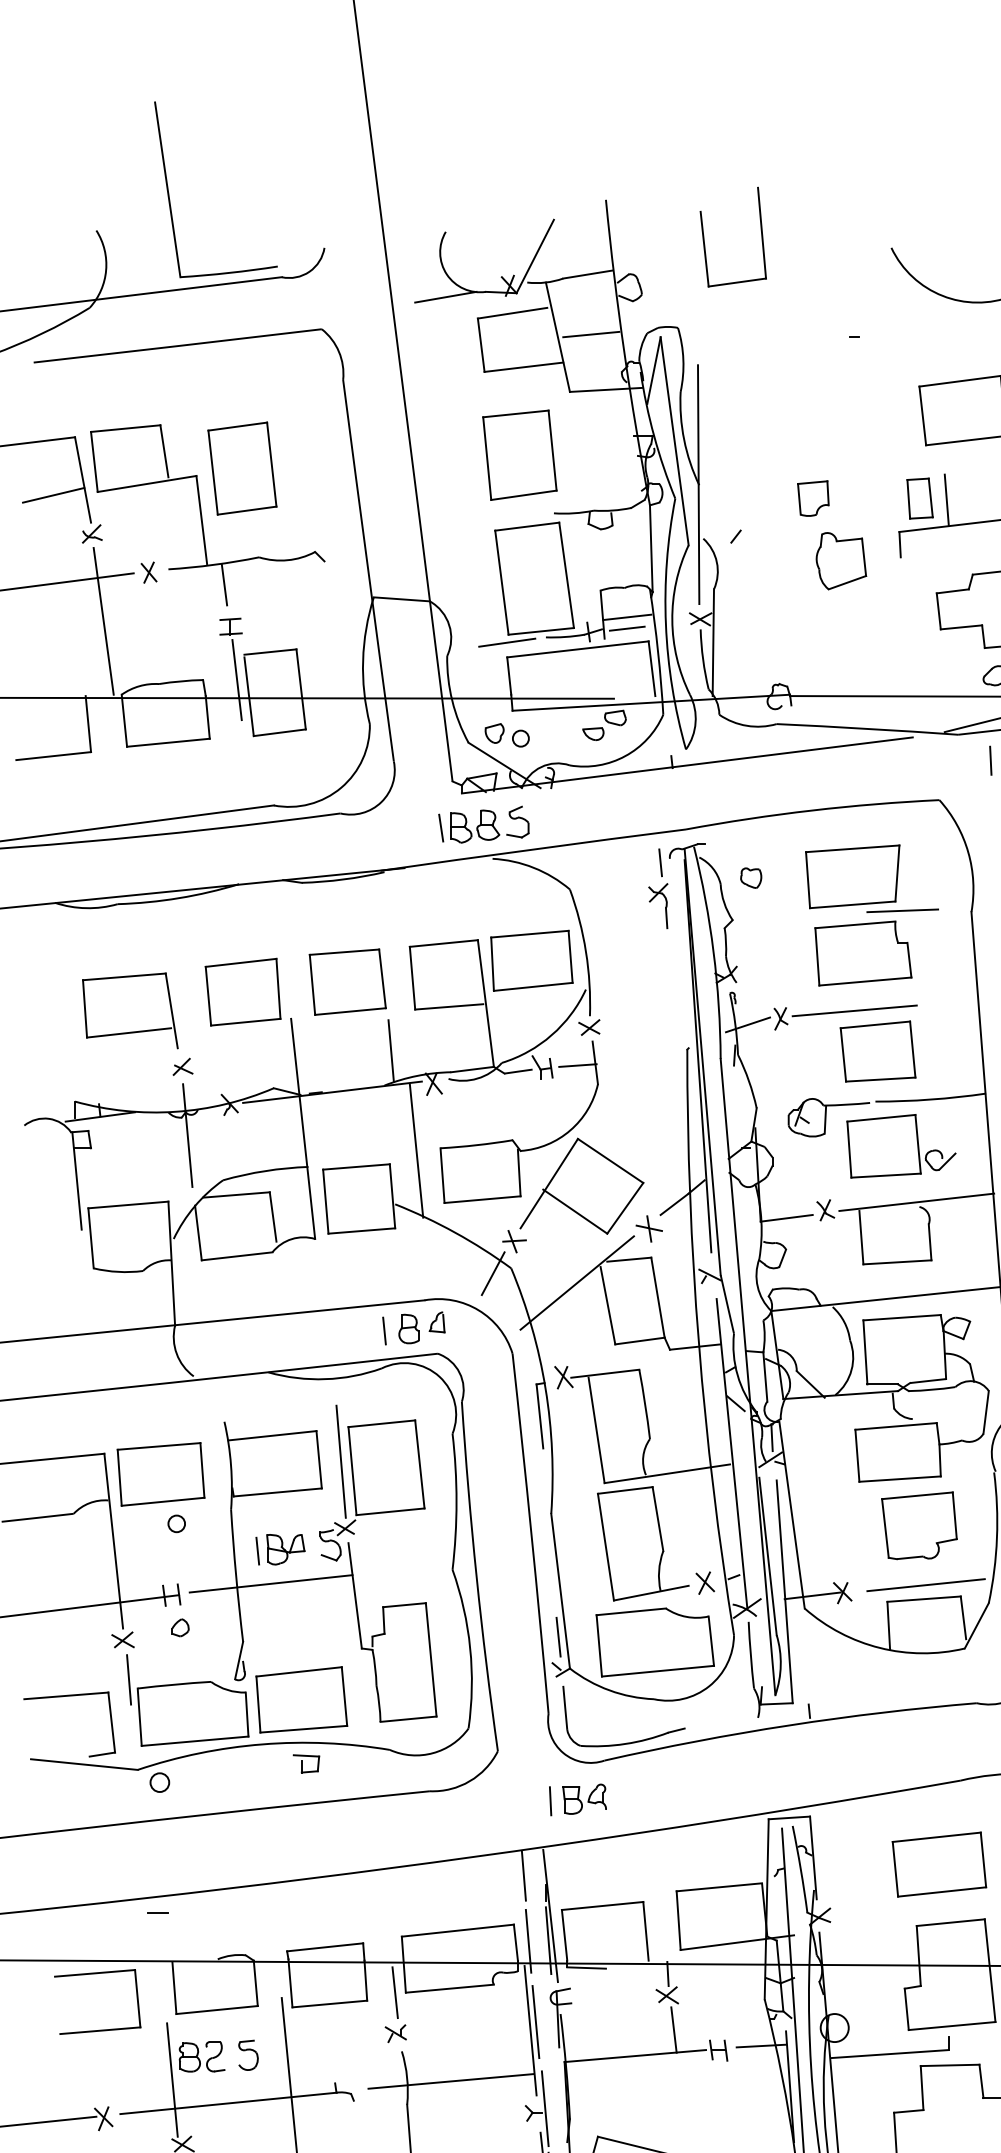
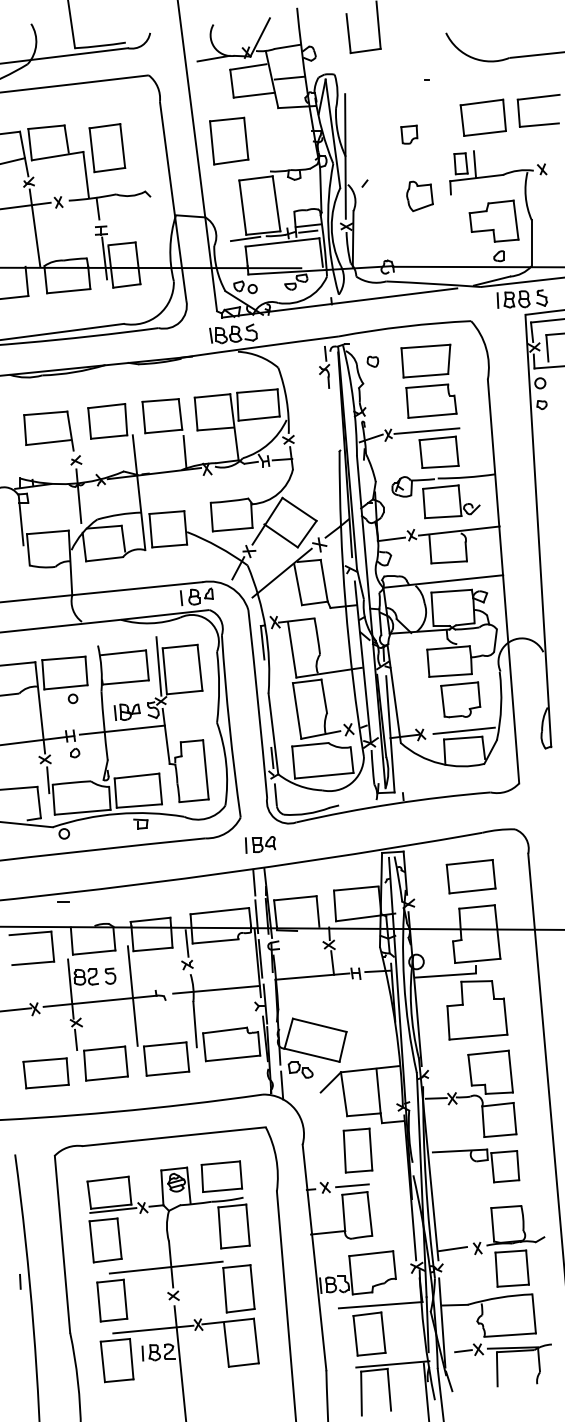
part: (520, 454) -> (229, 140), moved
part: (813, 498) -> (409, 134), moved
line: (901, 910) -> (451, 378), removed
line: (415, 1151) -> (197, 504), removed
part: (577, 1799) -> (260, 844), moved

